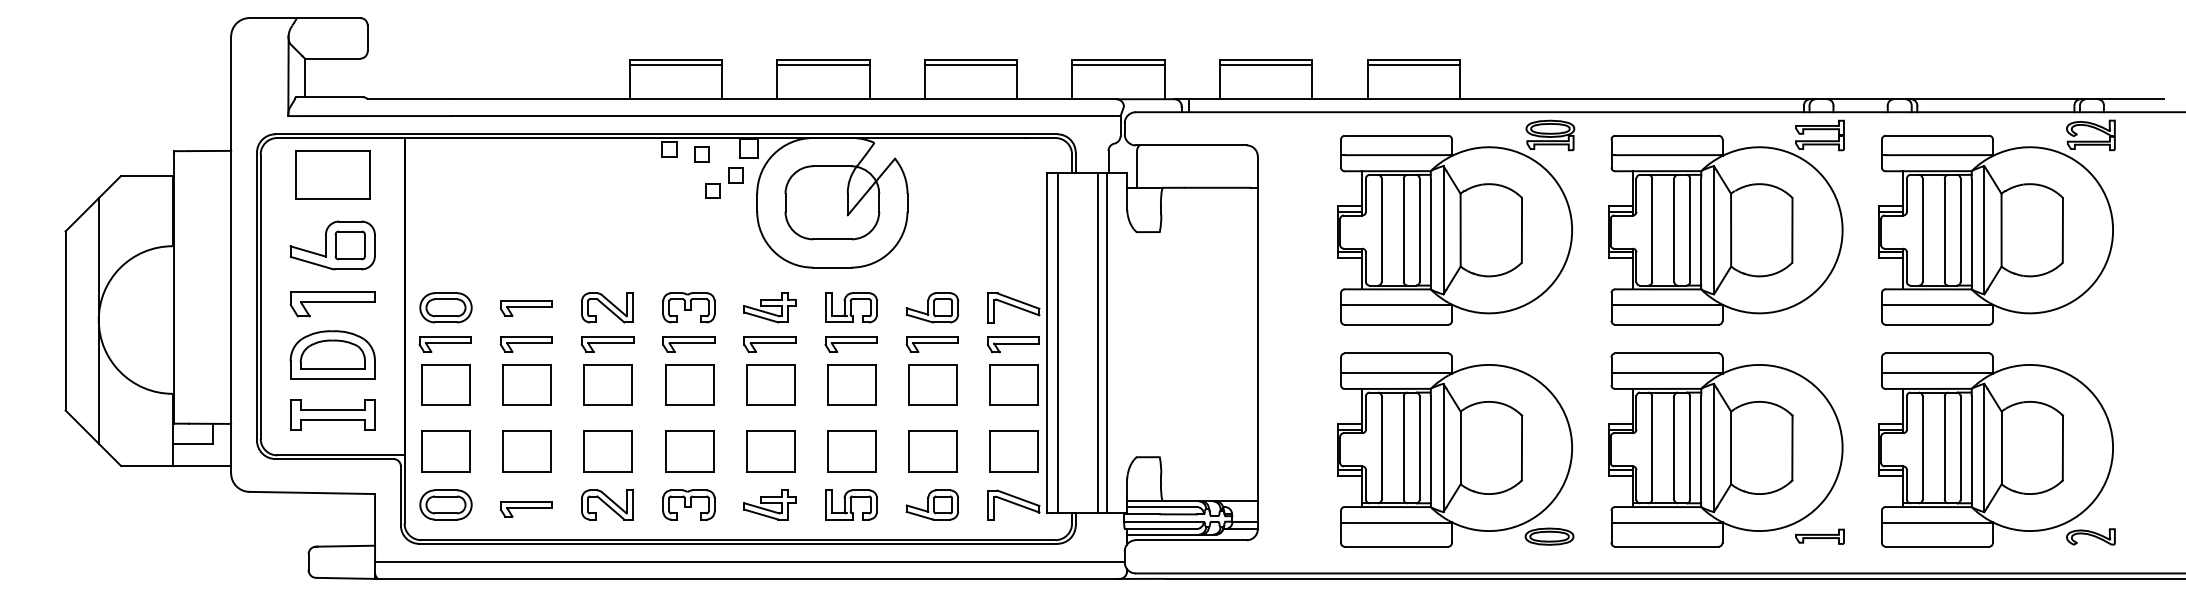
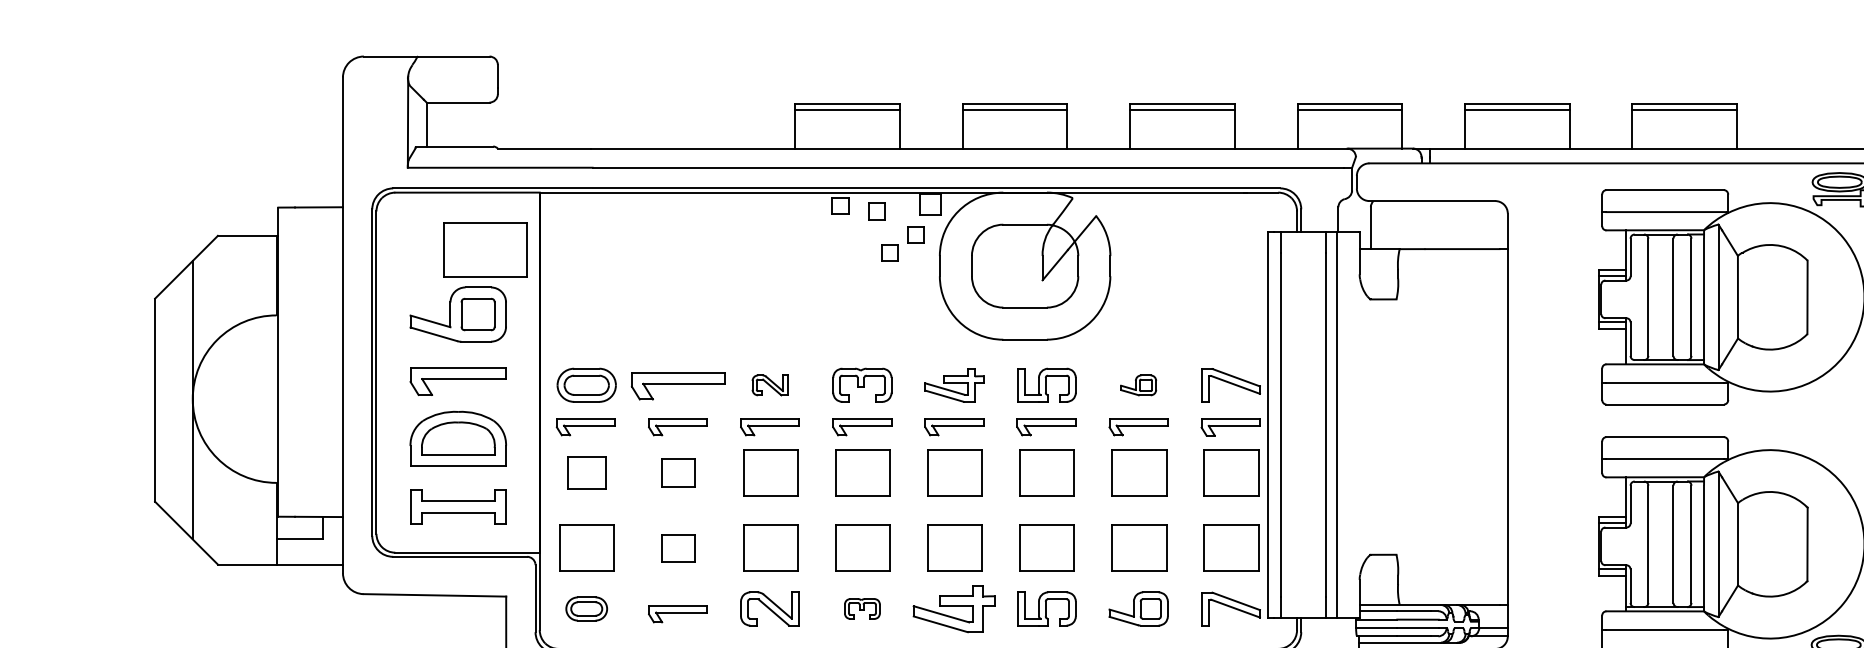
part: (332, 174) -> (485, 249), moved
part: (607, 307) -> (769, 384), size x0.6
part: (932, 307) -> (1138, 384), size x0.6
part: (525, 308) -> (676, 386), size x1.6
part: (445, 384) -> (586, 472), size x0.7
part: (526, 384) -> (678, 472), size x0.6
part: (526, 451) -> (678, 548), size x0.6
part: (445, 504) -> (586, 608), size x0.7
part: (688, 504) -> (861, 608), size x0.6
part: (769, 504) -> (953, 608), size x1.4

